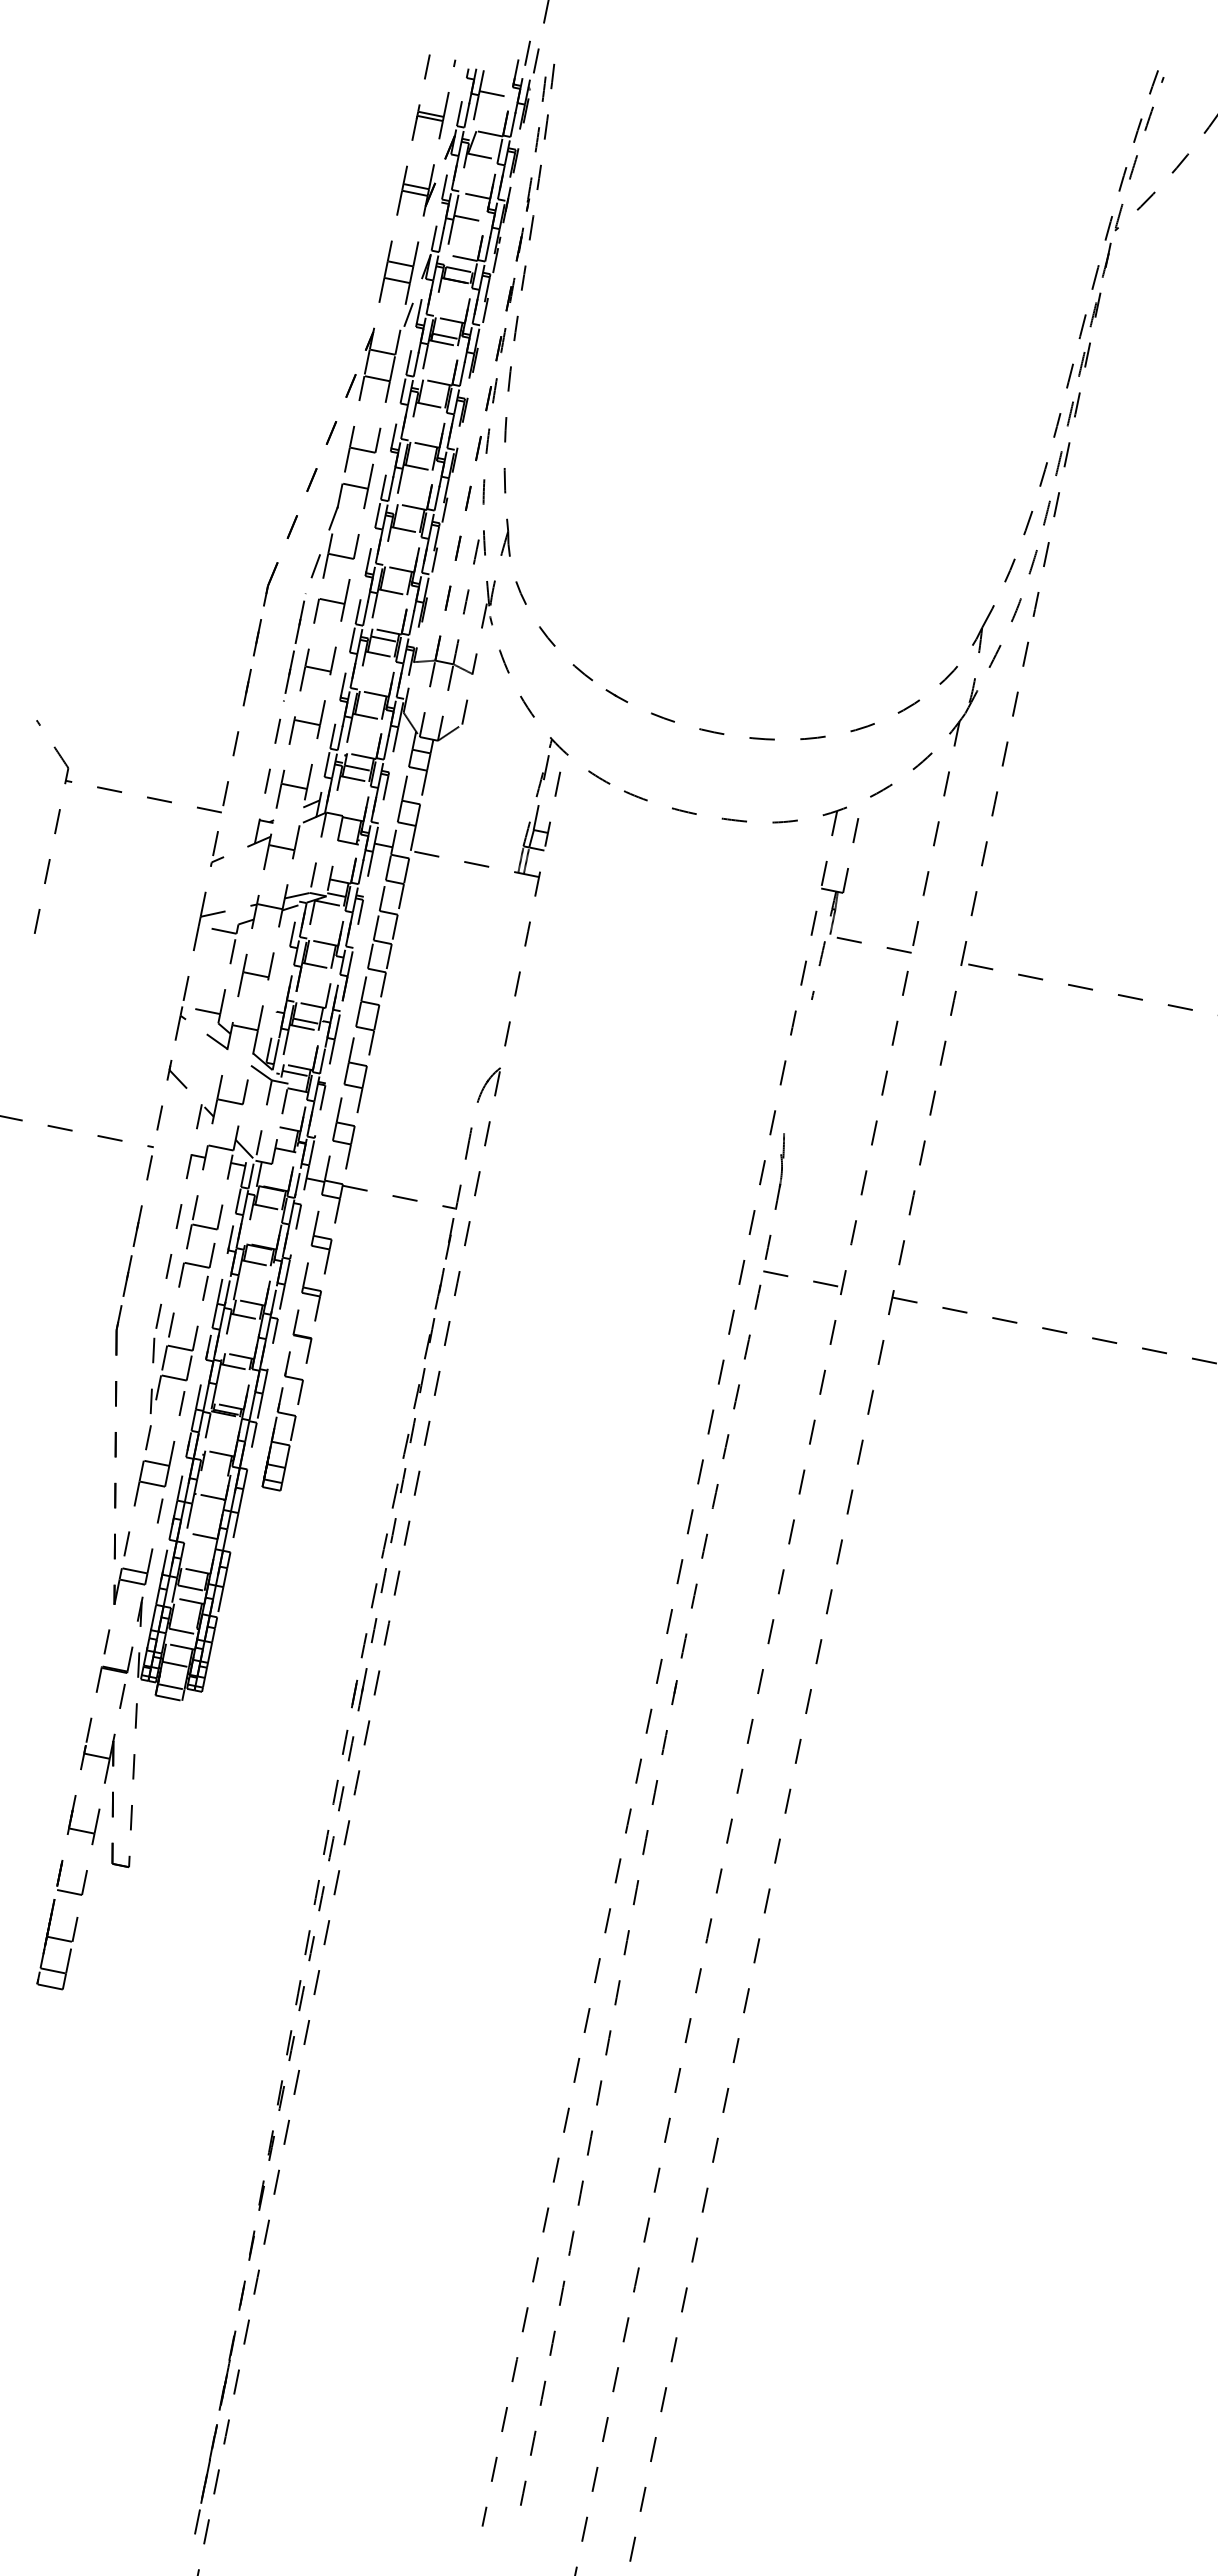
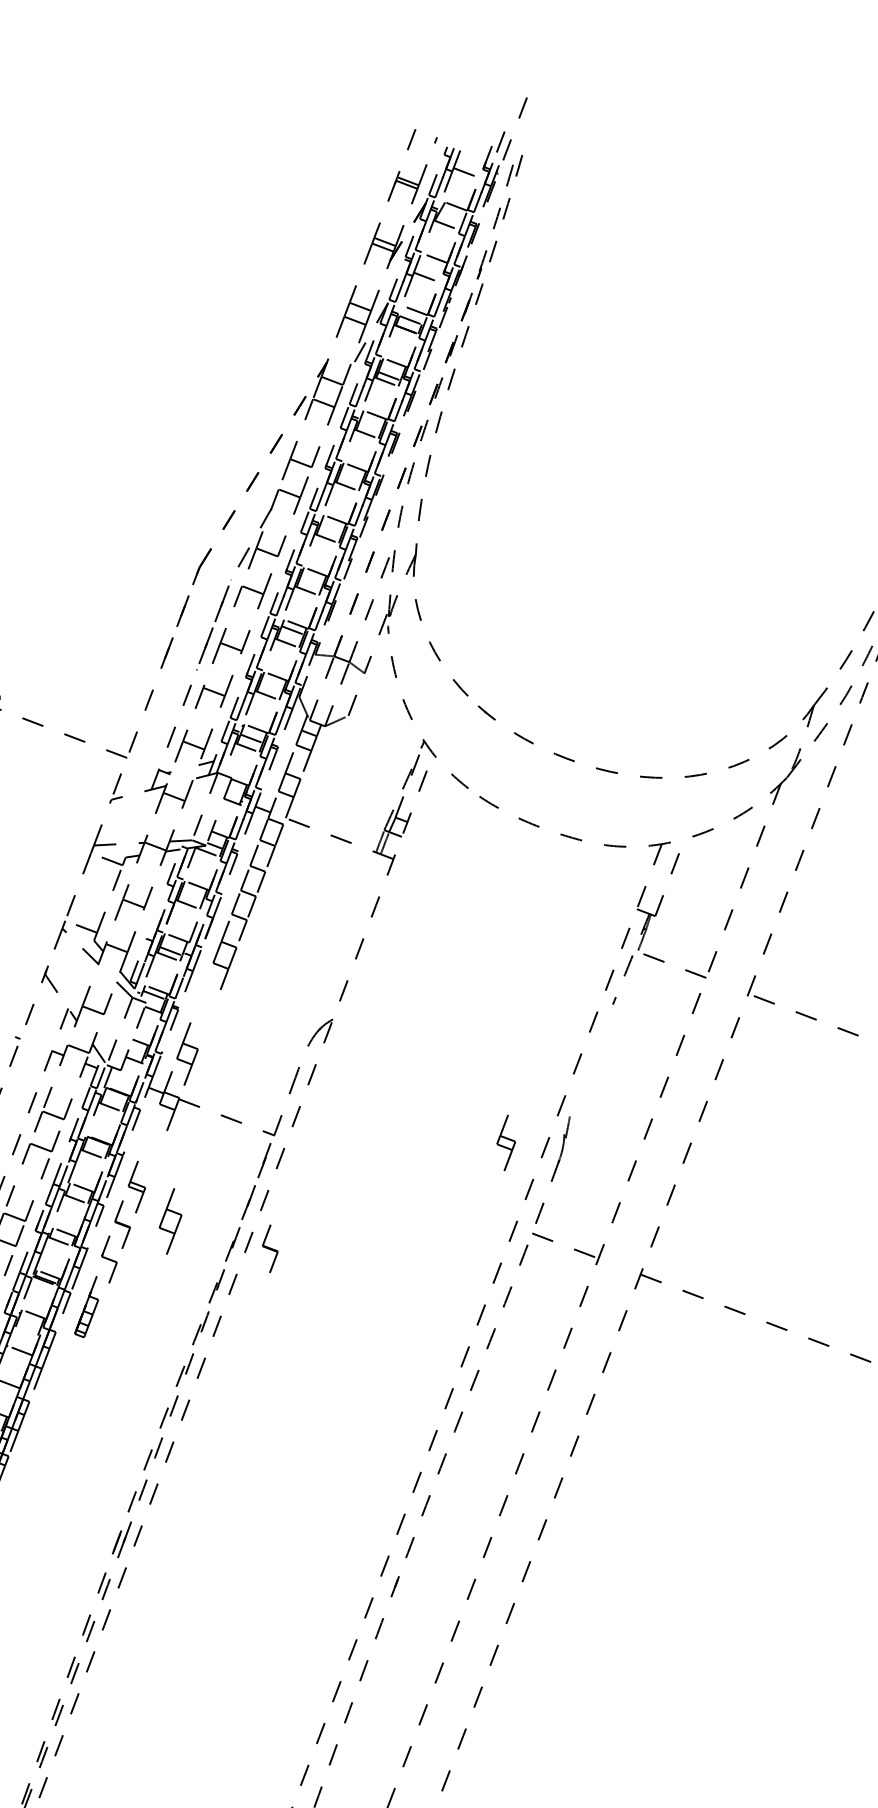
part: (355, 1075) -> (170, 1221), moved
part: (321, 1242) -> (506, 1142), moved
part: (472, 1336) -> (270, 1248), added
part: (278, 1439) -> (87, 1310), size x0.6

